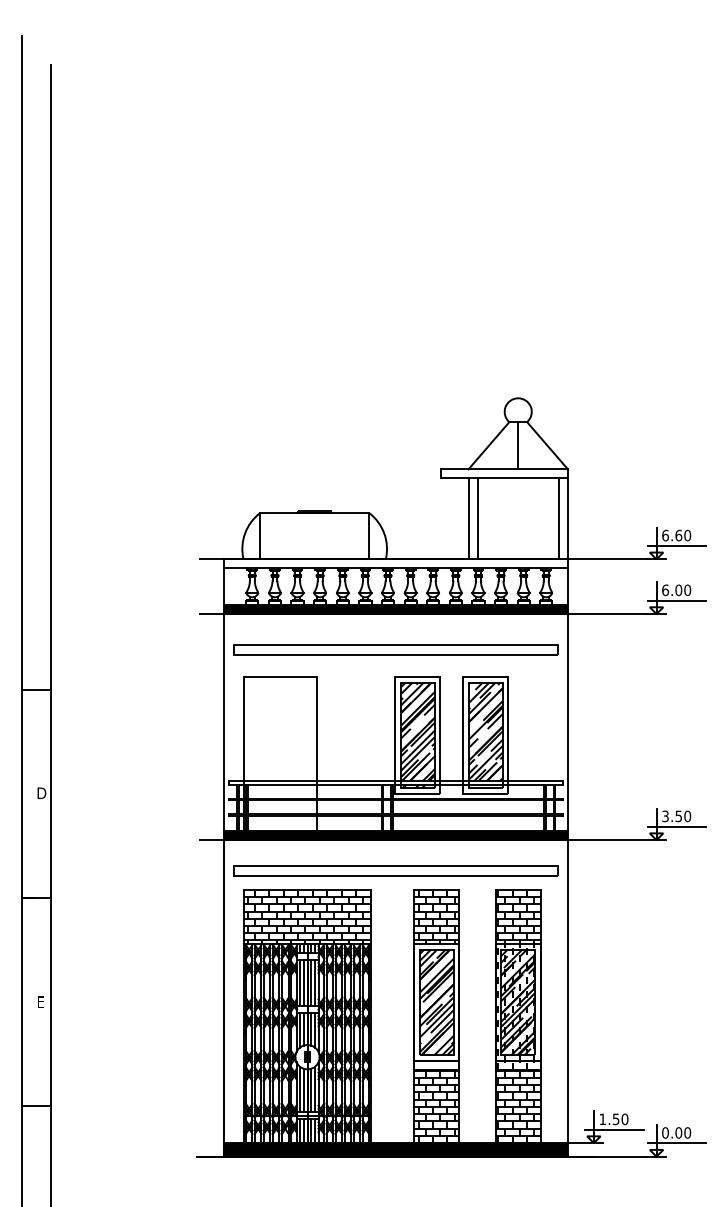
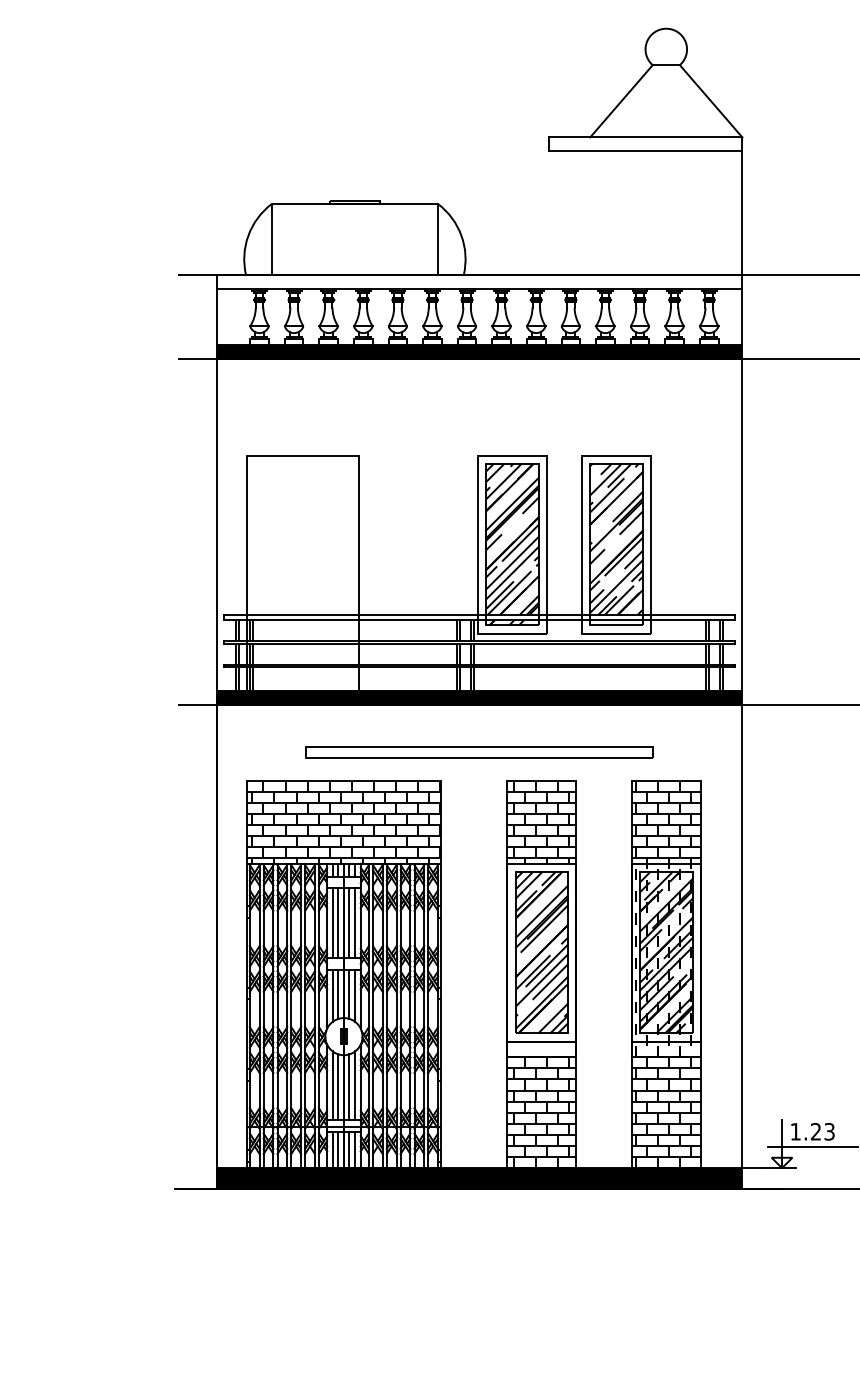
line: (518, 445) -> (666, 100), removed
line: (468, 518) -> (590, 212), removed
line: (477, 518) -> (603, 212), removed
line: (558, 518) -> (727, 212), removed
part: (395, 649) -> (478, 412), removed
part: (395, 870) -> (478, 751), size x0.7
text: (620, 1119) -> (822, 1132), 1.50 -> 1.23

